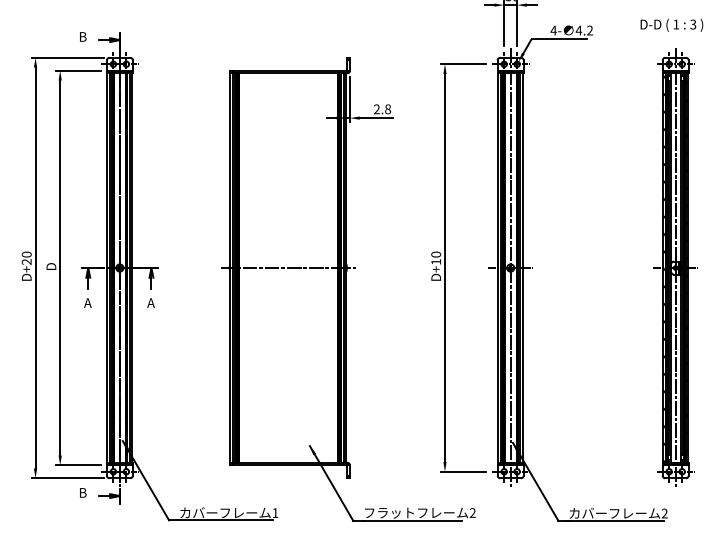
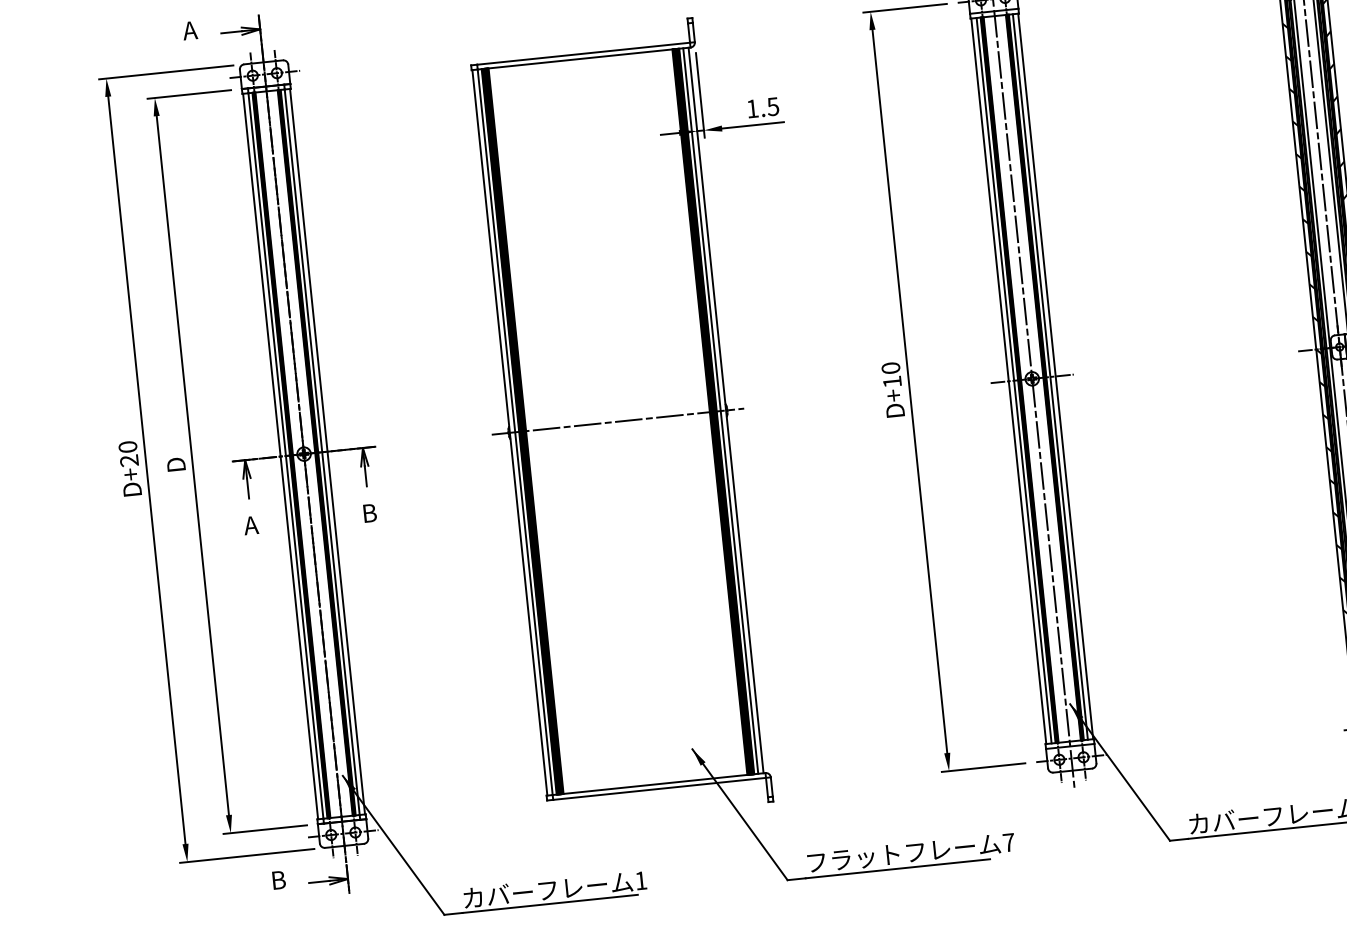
text: (82, 36) -> (189, 29), B -> A
text: (382, 109) -> (762, 108), 2.8 -> 1.5
text: (151, 302) -> (369, 512), A -> B
text: (472, 512) -> (1008, 841), 2 -> 7

